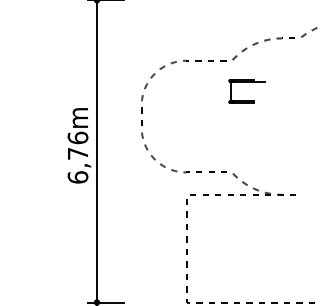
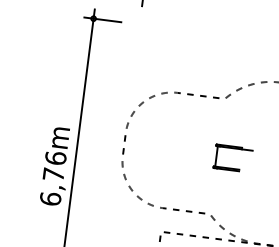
part: (246, 82) -> (233, 149), moved

